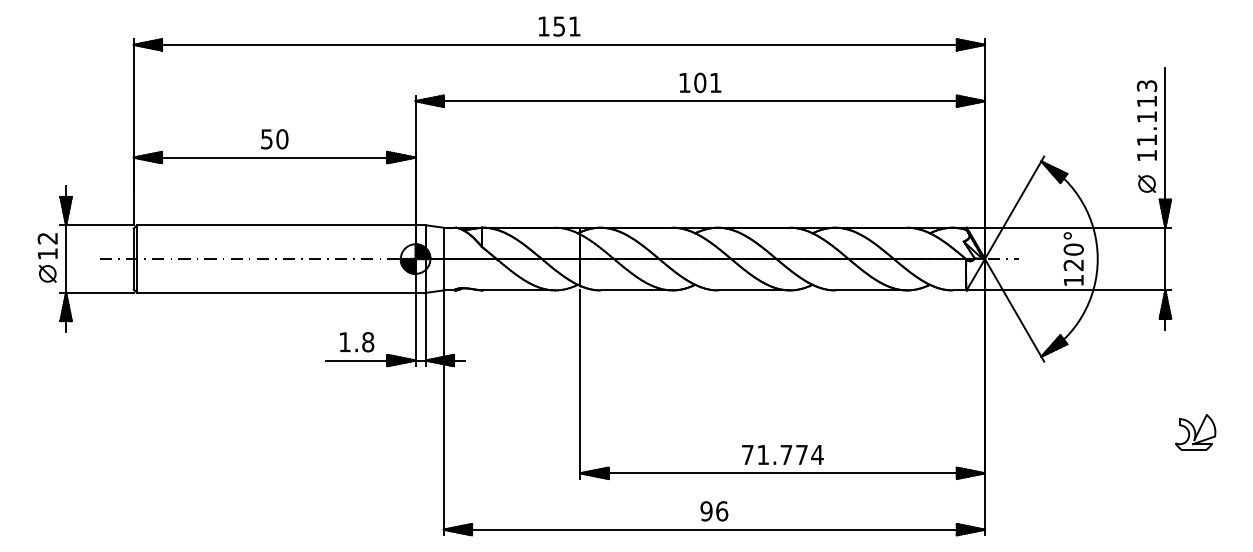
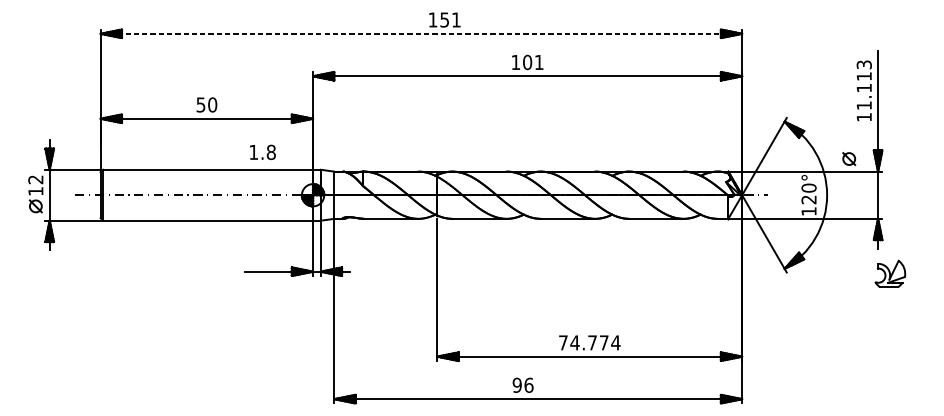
text: (559, 26) -> (444, 19), moved
line: (559, 44) -> (421, 33), solid -> dashed
part: (1146, 183) -> (848, 158), moved
text: (357, 342) -> (263, 152), moved
part: (1195, 432) -> (890, 273), moved
text: (762, 454) -> (574, 342), 71.774 -> 74.774
text: (714, 511) -> (523, 385), moved

